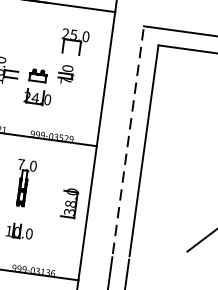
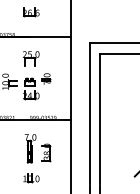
part: (75, 41) -> (31, 58), moved
line: (127, 139) -> (89, 113), dashed -> solid
part: (69, 202) -> (46, 152), moved

